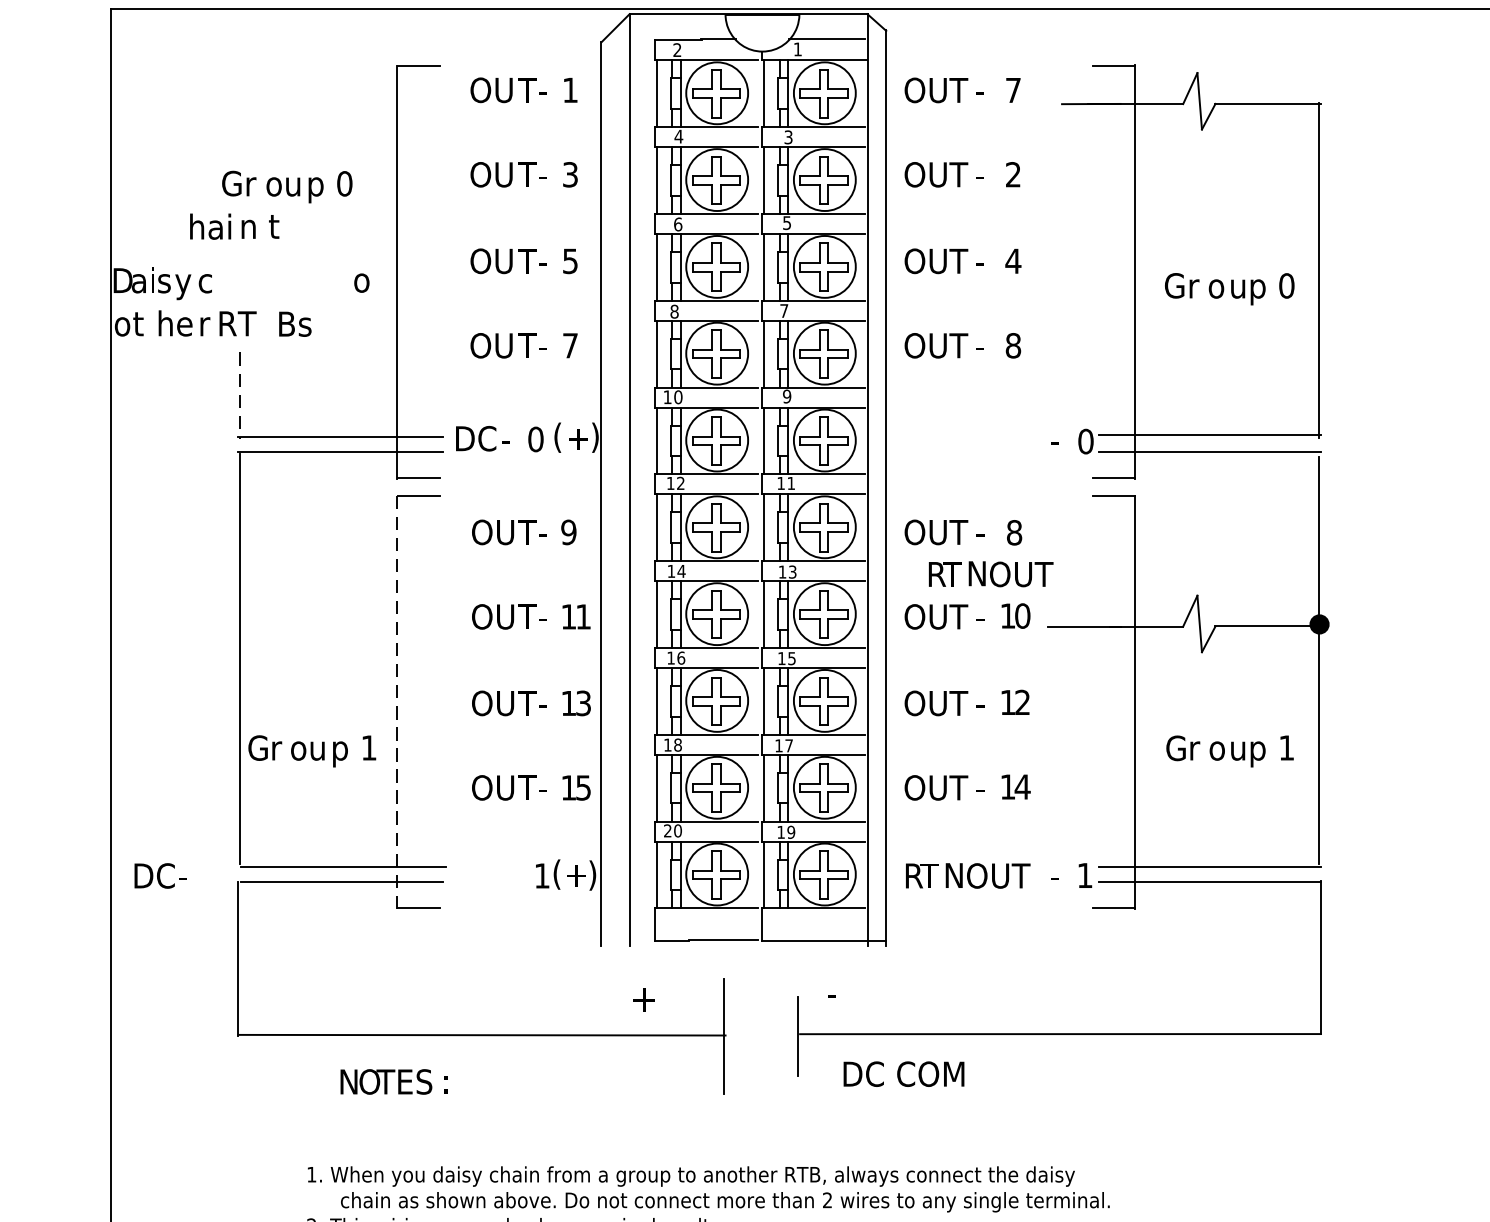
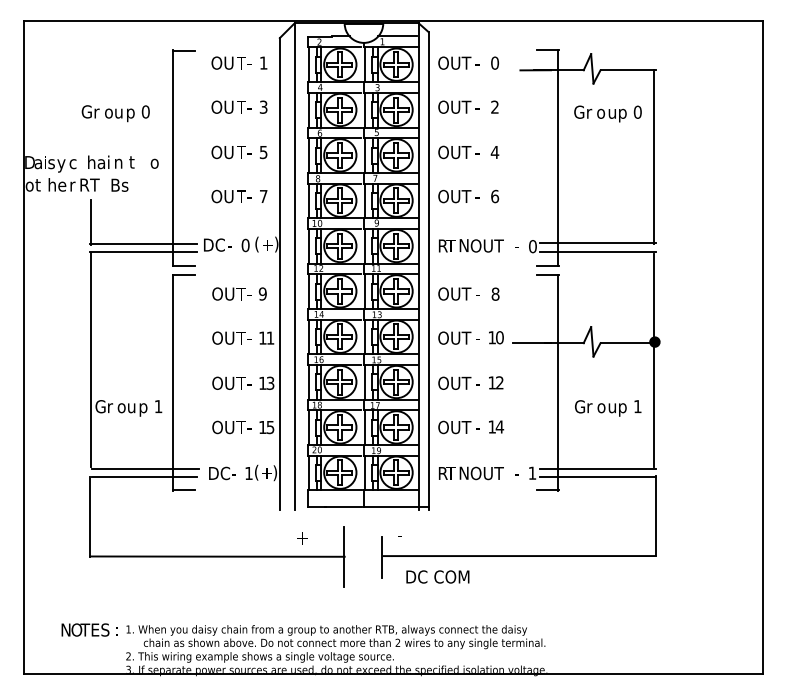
text: (1014, 89) -> (495, 62), 7 -> 0
text: (235, 226) -> (111, 162), moved
text: (1228, 288) -> (607, 113), moved
text: (1014, 343) -> (495, 195), 8 -> 6
line: (240, 395) -> (91, 222), dashed -> solid
text: (991, 573) -> (471, 245), moved
line: (397, 701) -> (173, 382), dashed -> solid
text: (160, 876) -> (222, 473), moved
text: (393, 1080) -> (89, 629), moved

